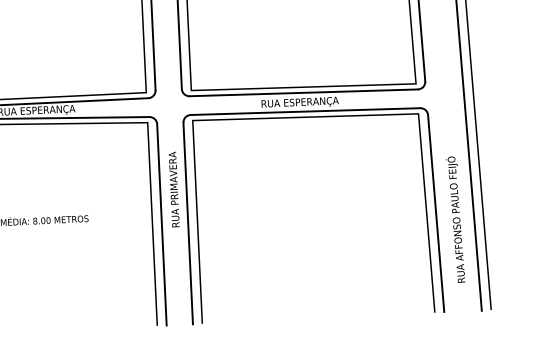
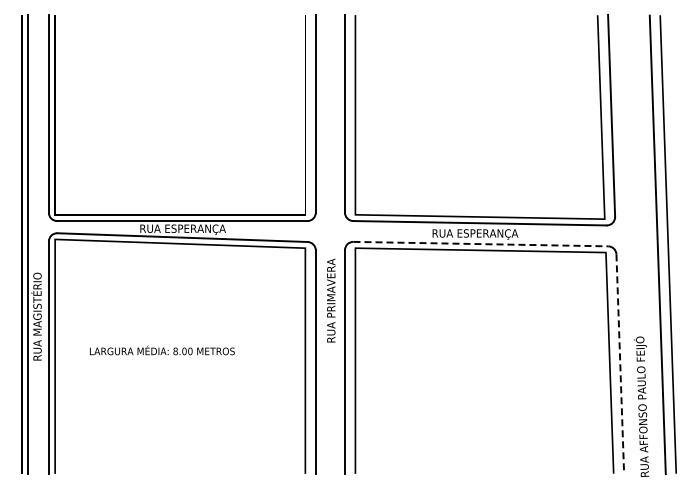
line: (306, 111) -> (481, 244), solid -> dashed
text: (174, 189) -> (331, 300), moved
line: (436, 213) -> (620, 363), solid -> dashed
text: (454, 219) -> (640, 406), moved

